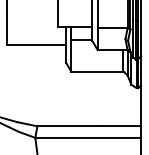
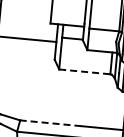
line: (97, 71) -> (85, 71), solid -> dashed
line: (68, 126) -> (51, 123), solid -> dashed

